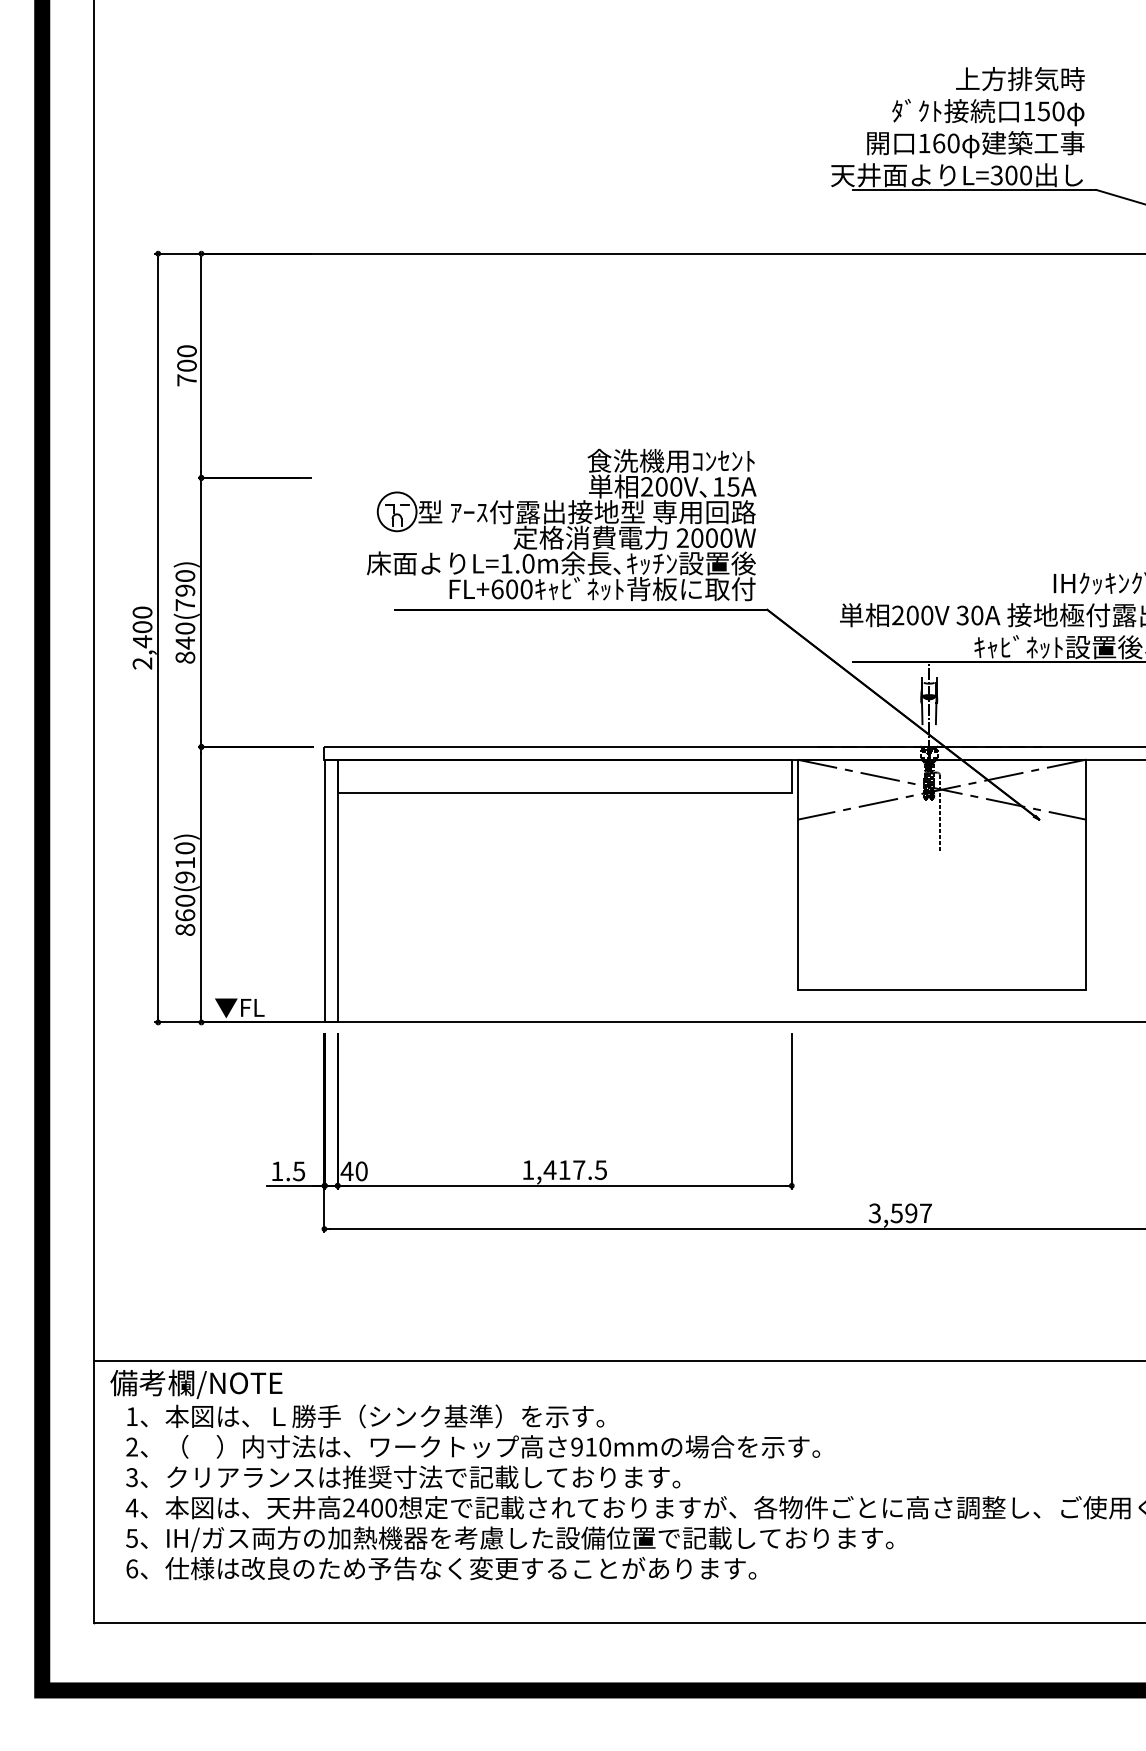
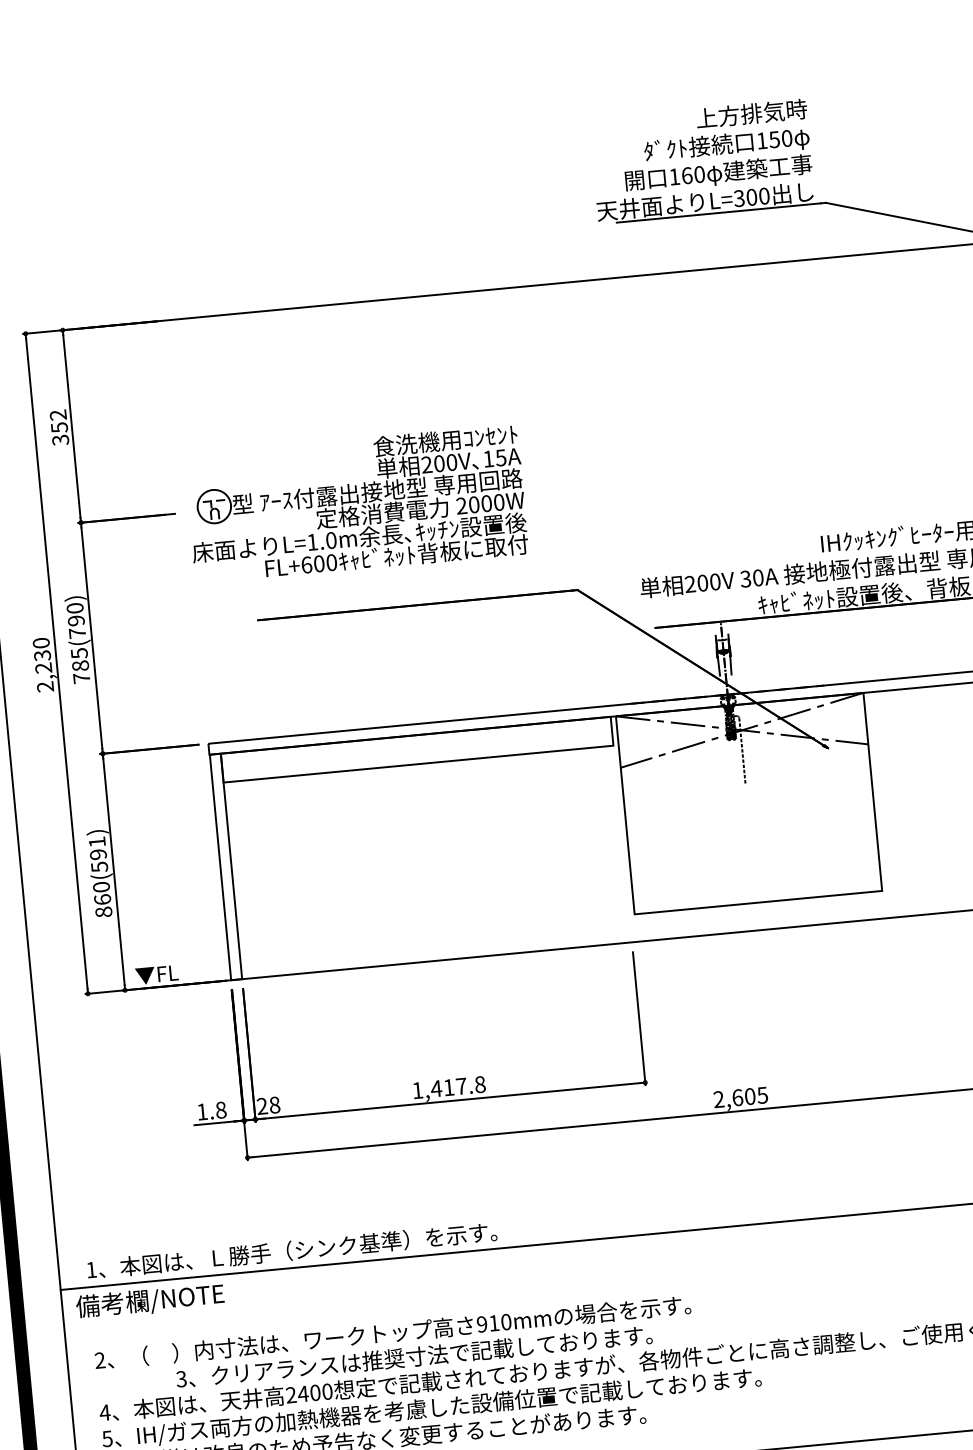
text: (186, 365) -> (59, 427), 700 -> 352
part: (561, 524) -> (356, 504), moved
text: (142, 634) -> (43, 661), 2,400 -> 2,230
text: (185, 642) -> (80, 665), 840(790) -> 785(790)
text: (185, 862) -> (98, 854), 860(910) -> 860(591)
text: (600, 1169) -> (479, 1084), 1,417.5 -> 1,417.8
text: (353, 1170) -> (267, 1105), 40 -> 28
text: (298, 1171) -> (220, 1110), 1.5 -> 1.8
text: (899, 1213) -> (740, 1097), 3,597 -> 2,605
text: (365, 1416) -> (291, 1250), moved
text: (403, 1476) -> (414, 1356), moved

